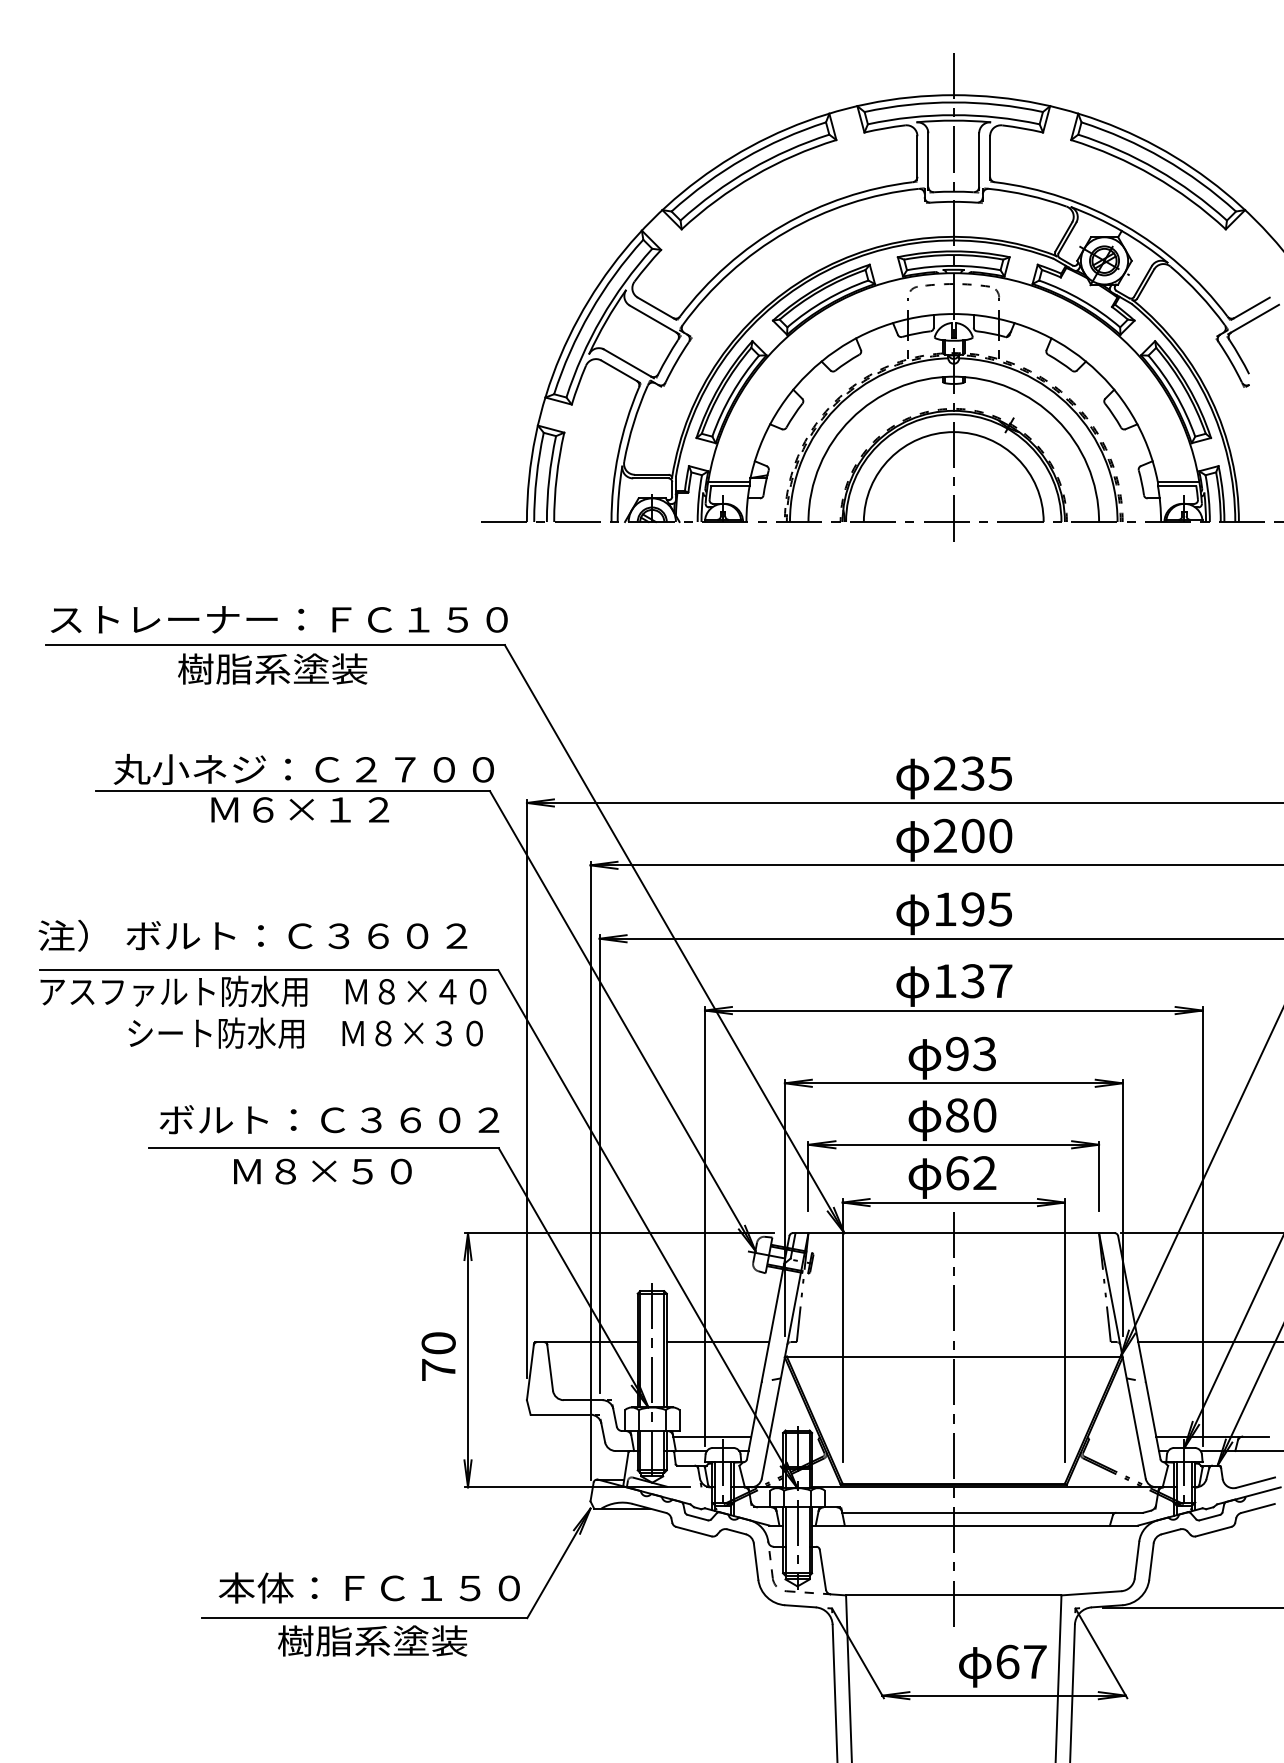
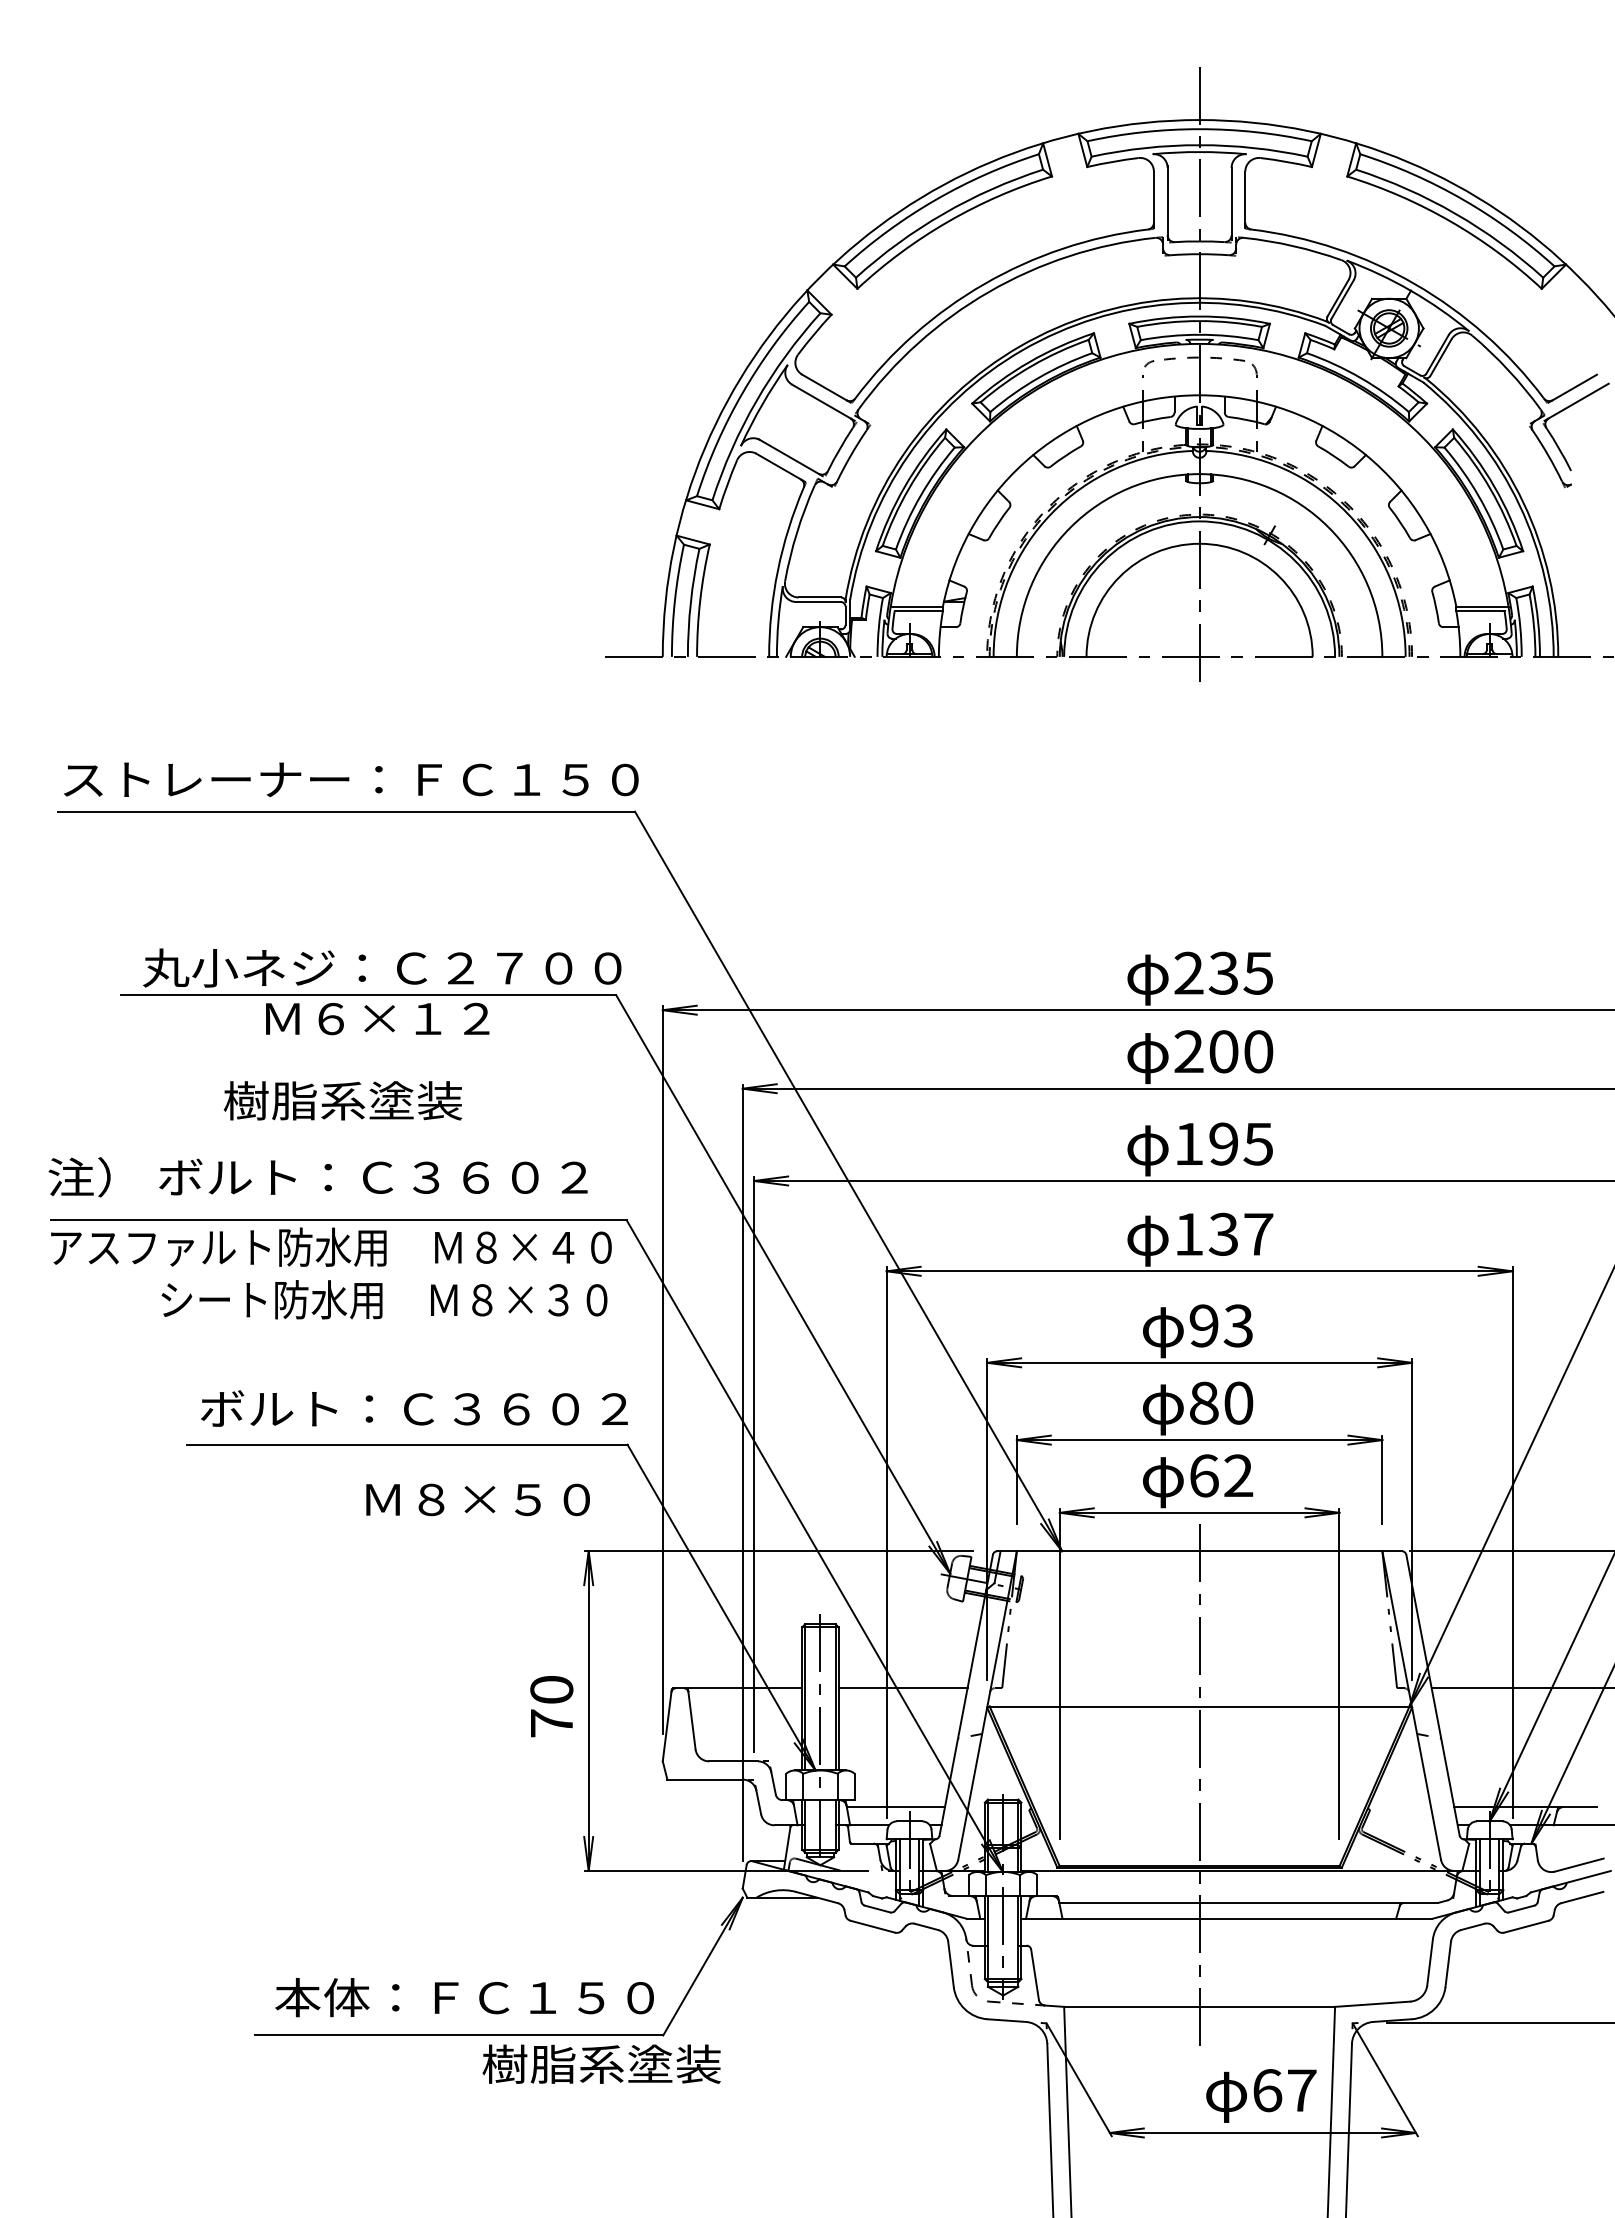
text: (272, 668) -> (342, 1100), moved
text: (322, 1171) -> (477, 1499), moved
text: (372, 1640) -> (601, 2063), moved

